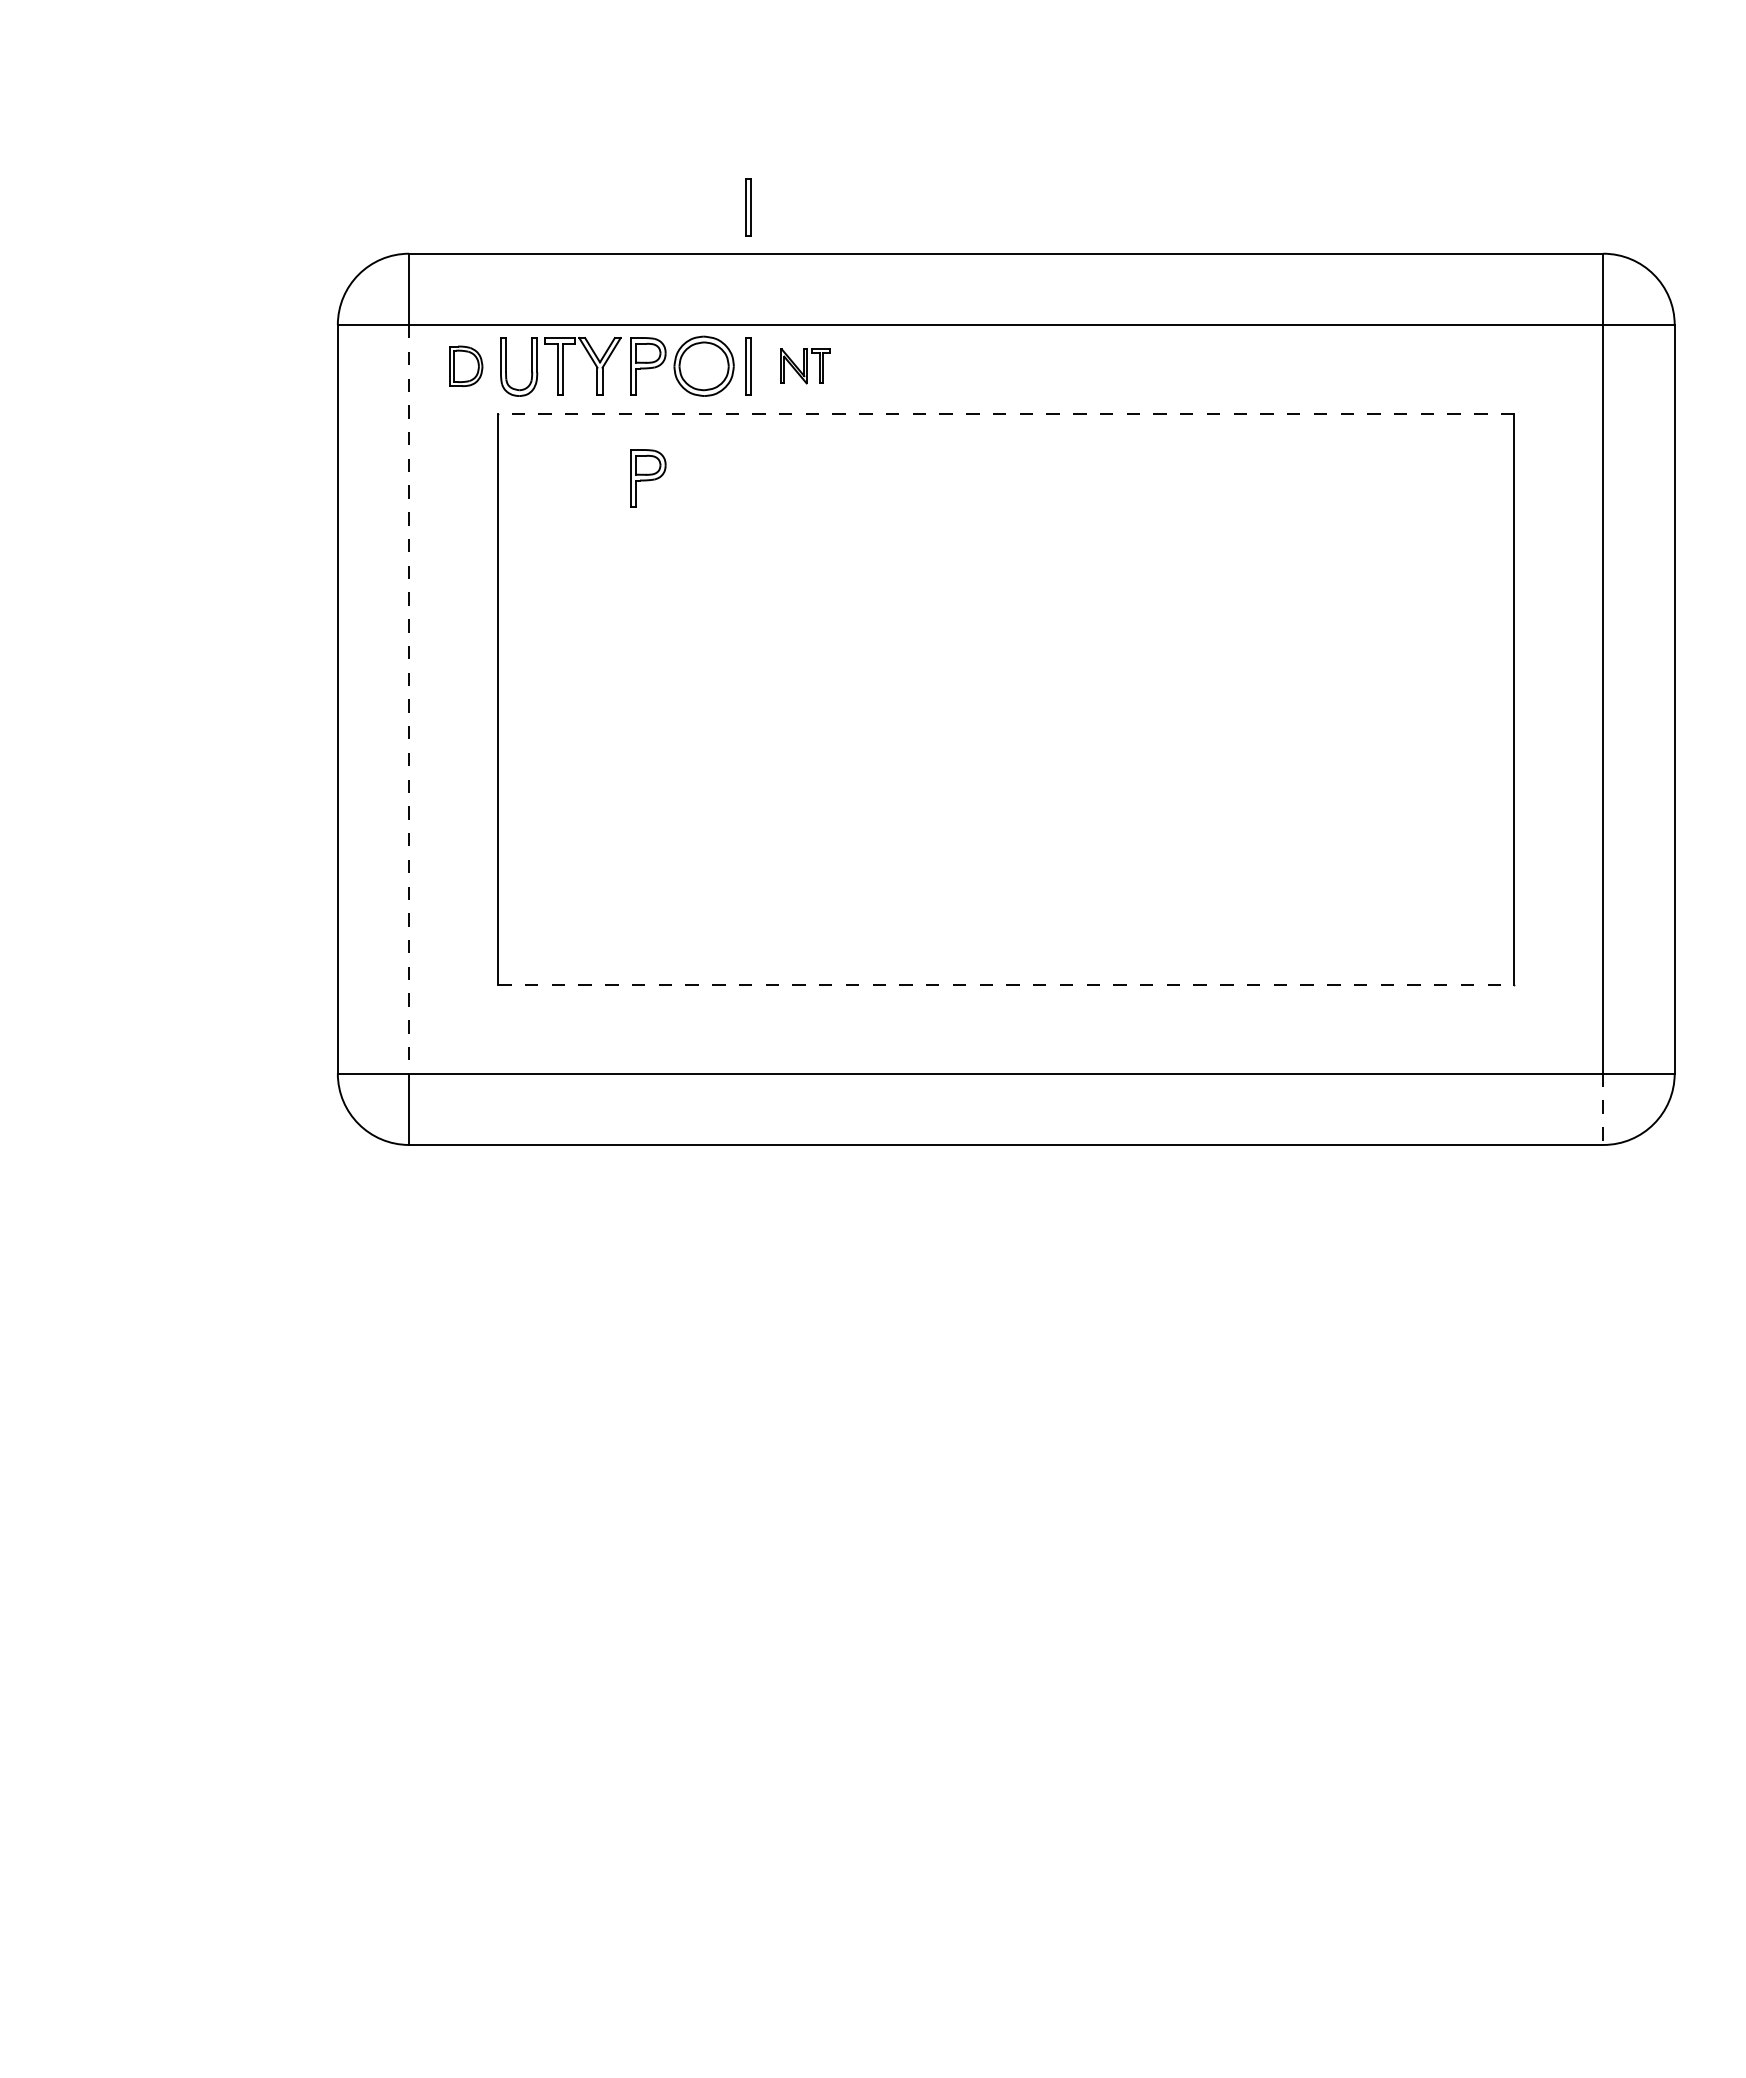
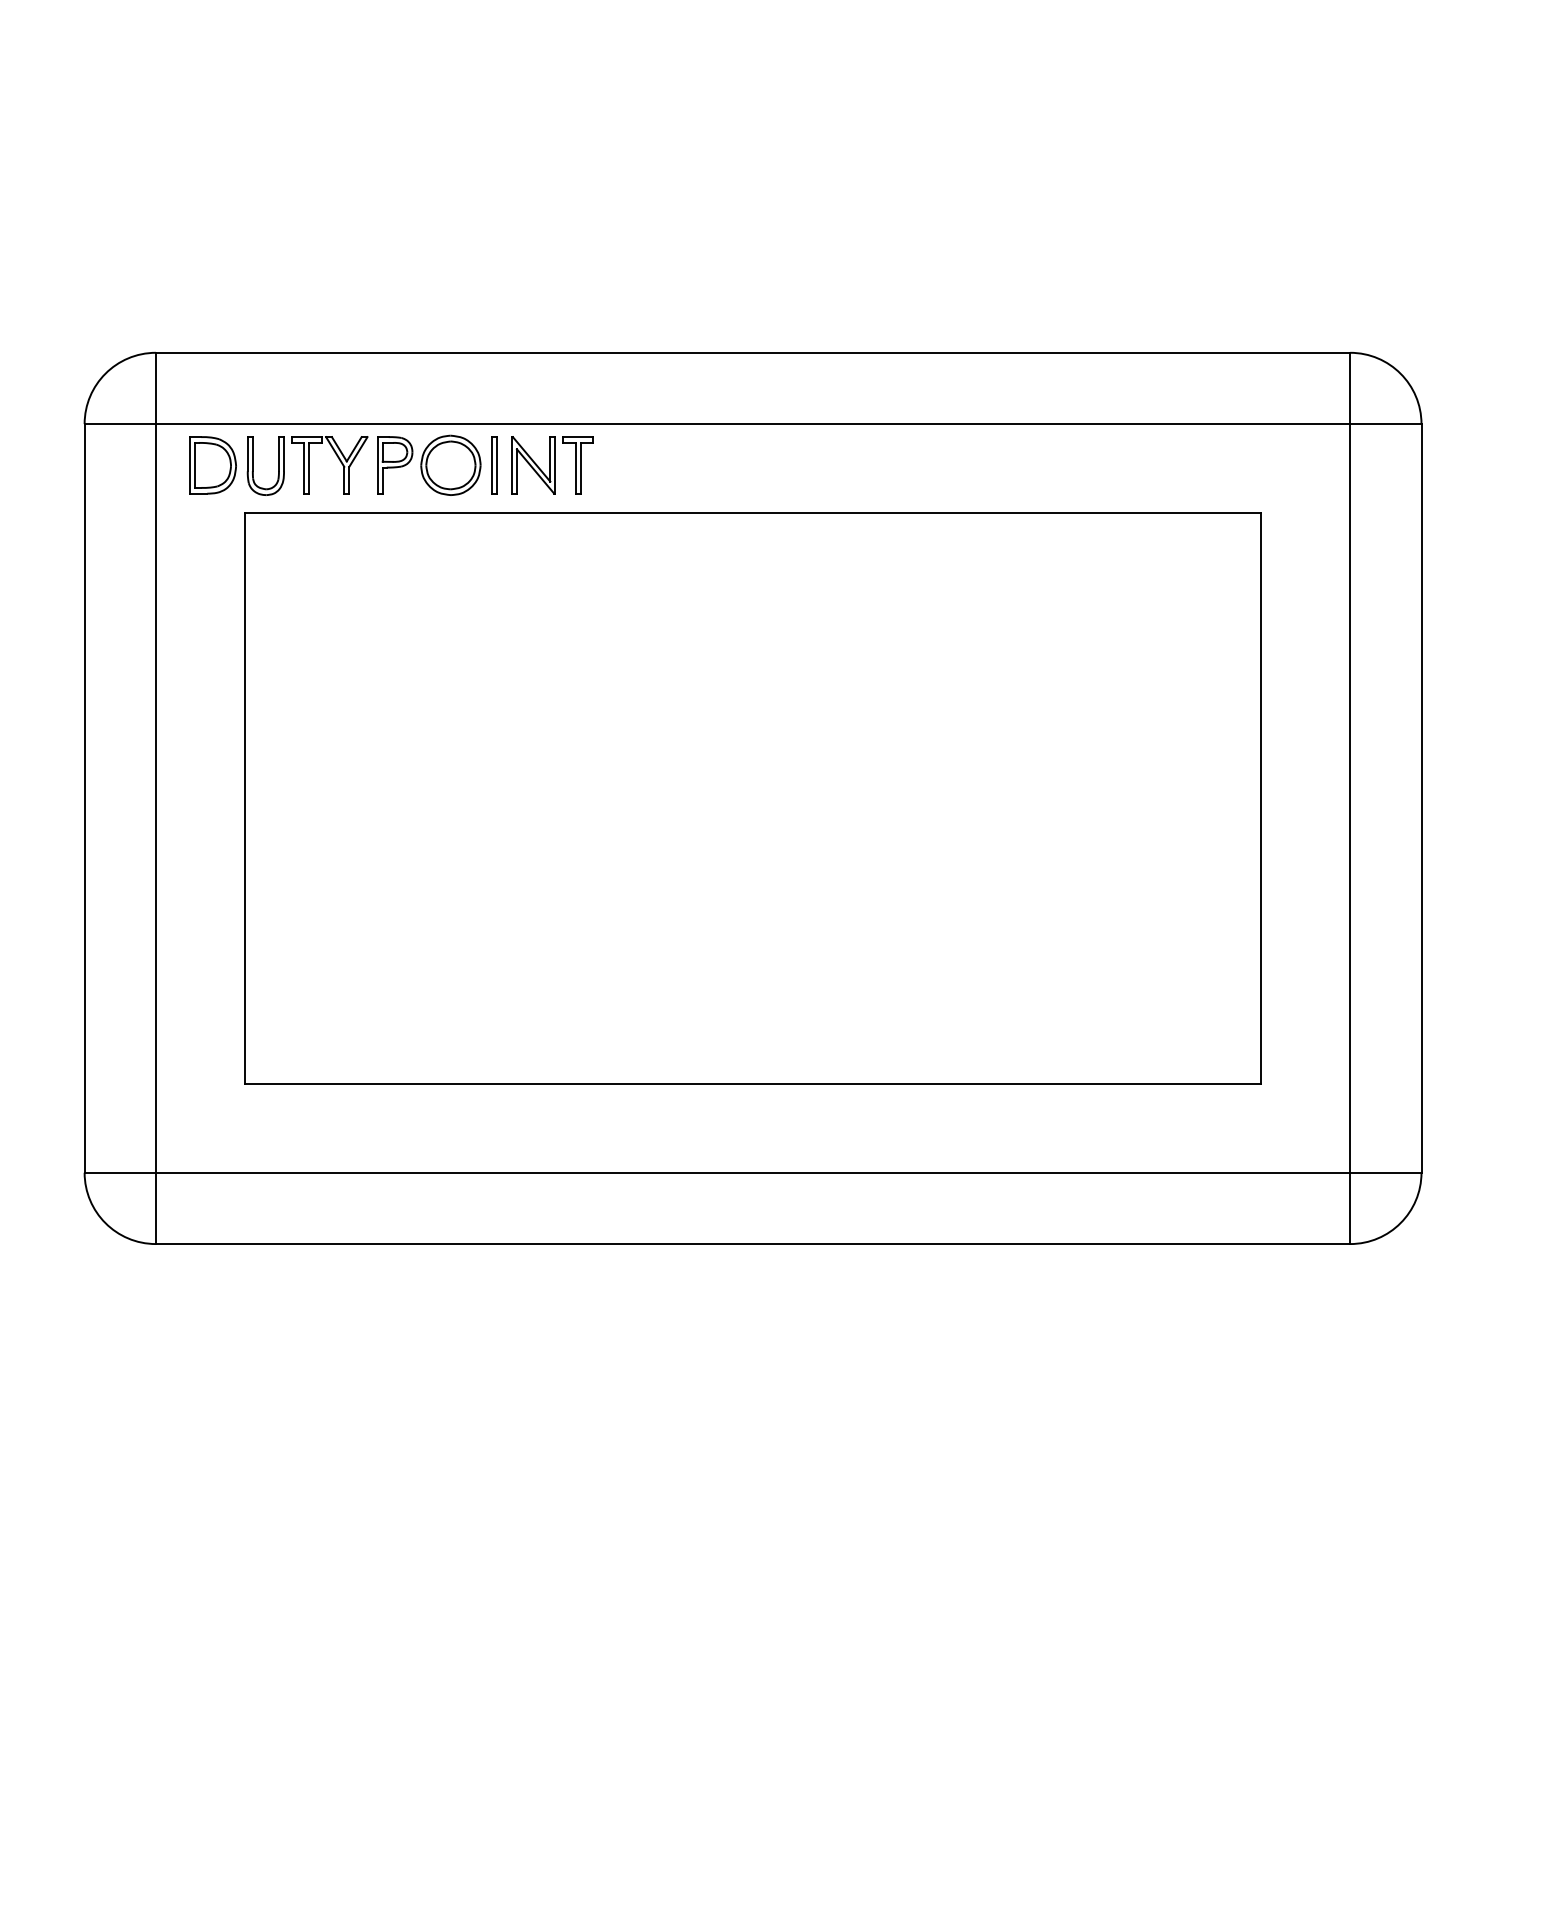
part: (748, 207) -> (495, 306), removed
part: (466, 366) -> (213, 465), size x1.43
part: (805, 366) -> (552, 465), size x1.67
line: (1005, 414) -> (752, 513), dashed -> solid
part: (648, 478) -> (395, 577), removed
line: (409, 699) -> (156, 798), dashed -> solid
line: (1006, 984) -> (753, 1083), dashed -> solid
line: (1603, 1109) -> (1350, 1208), dashed -> solid

